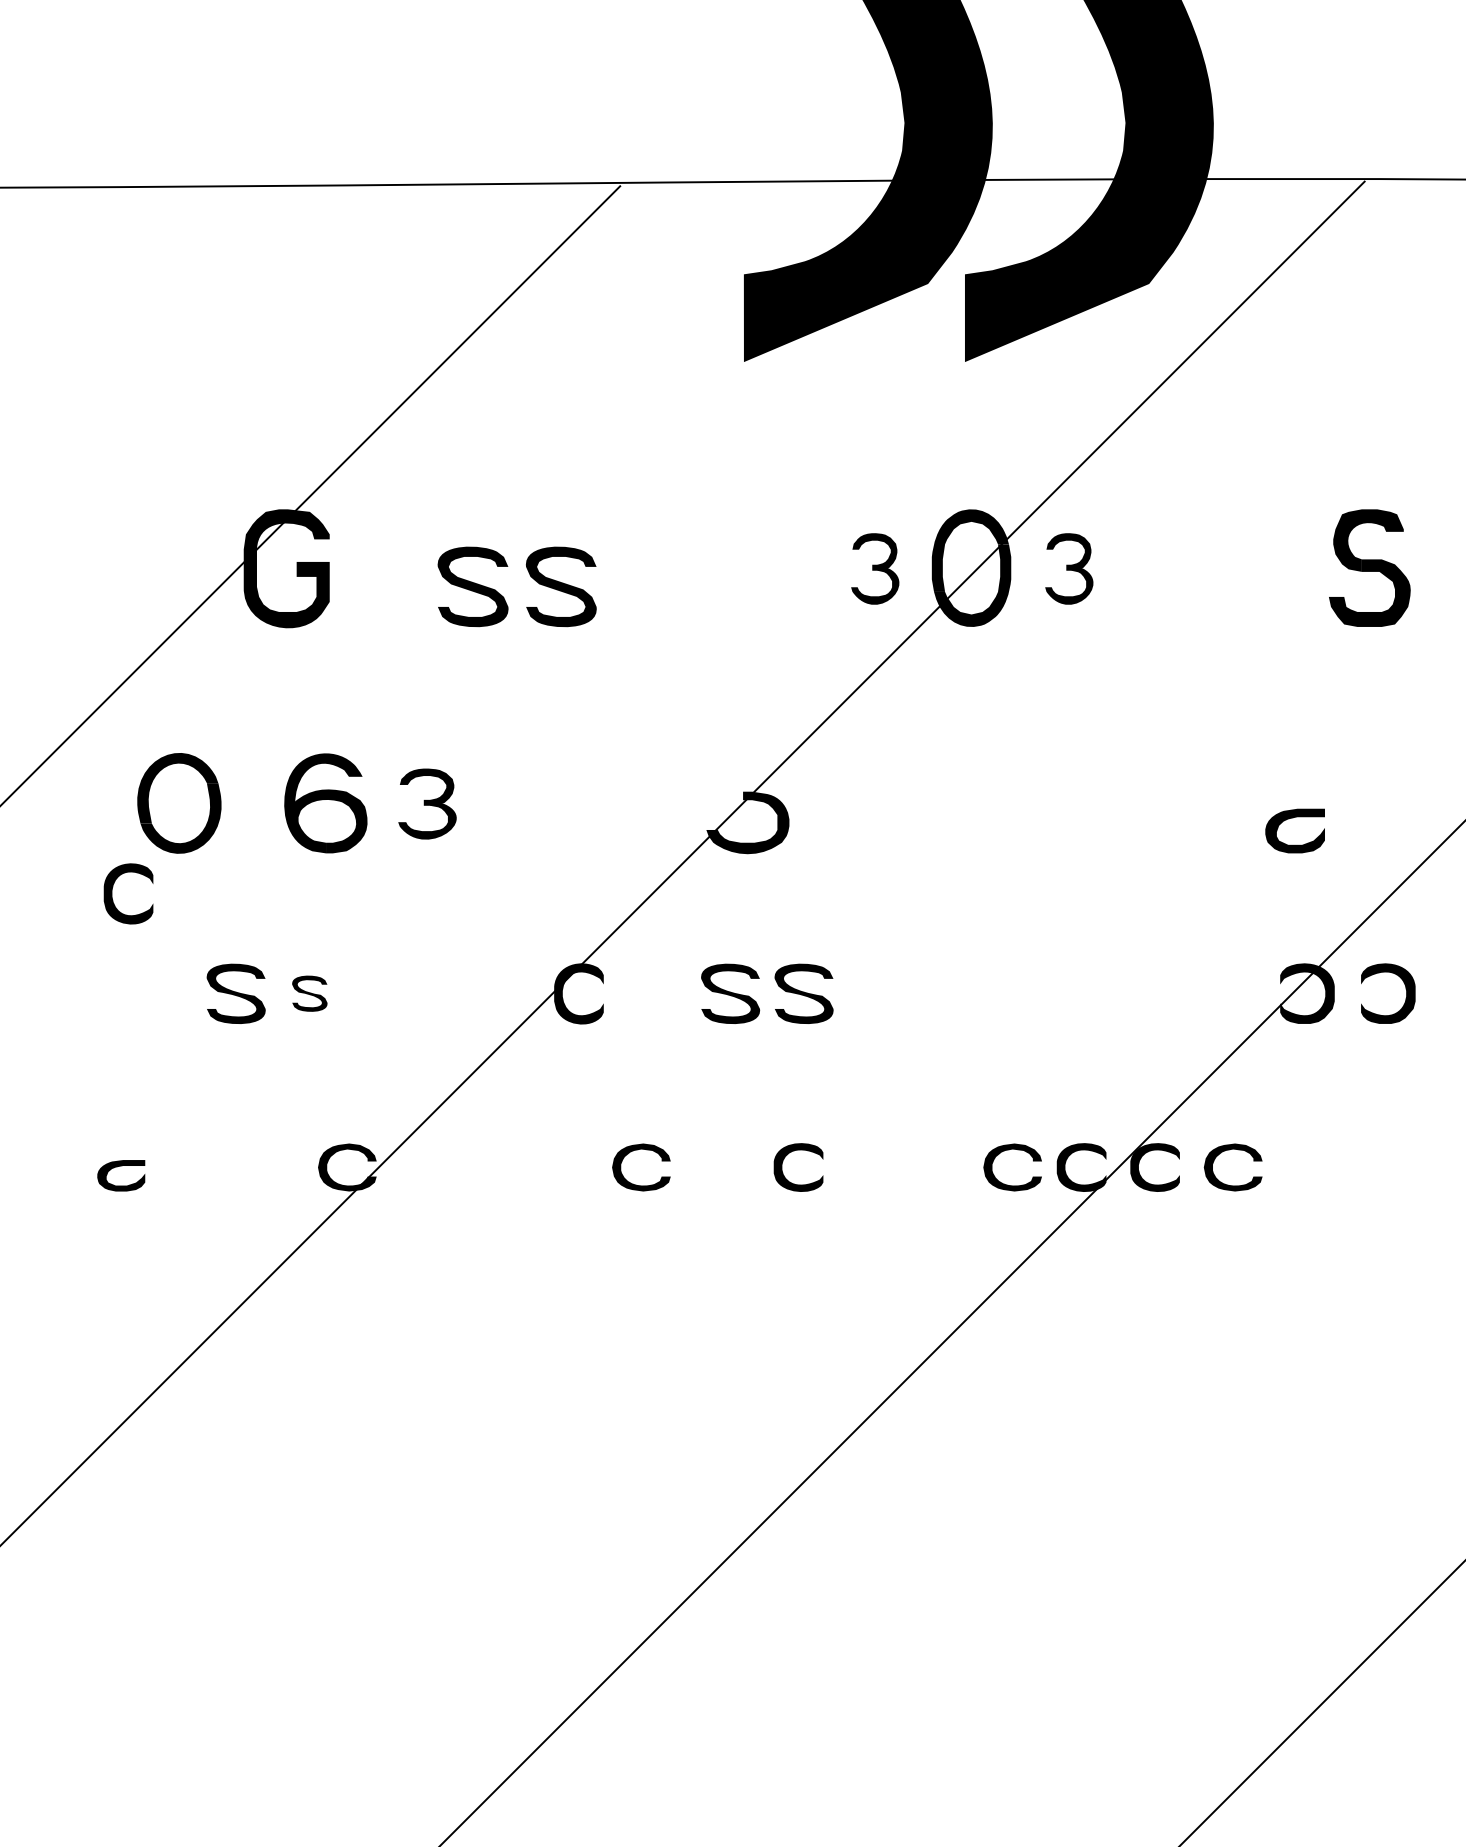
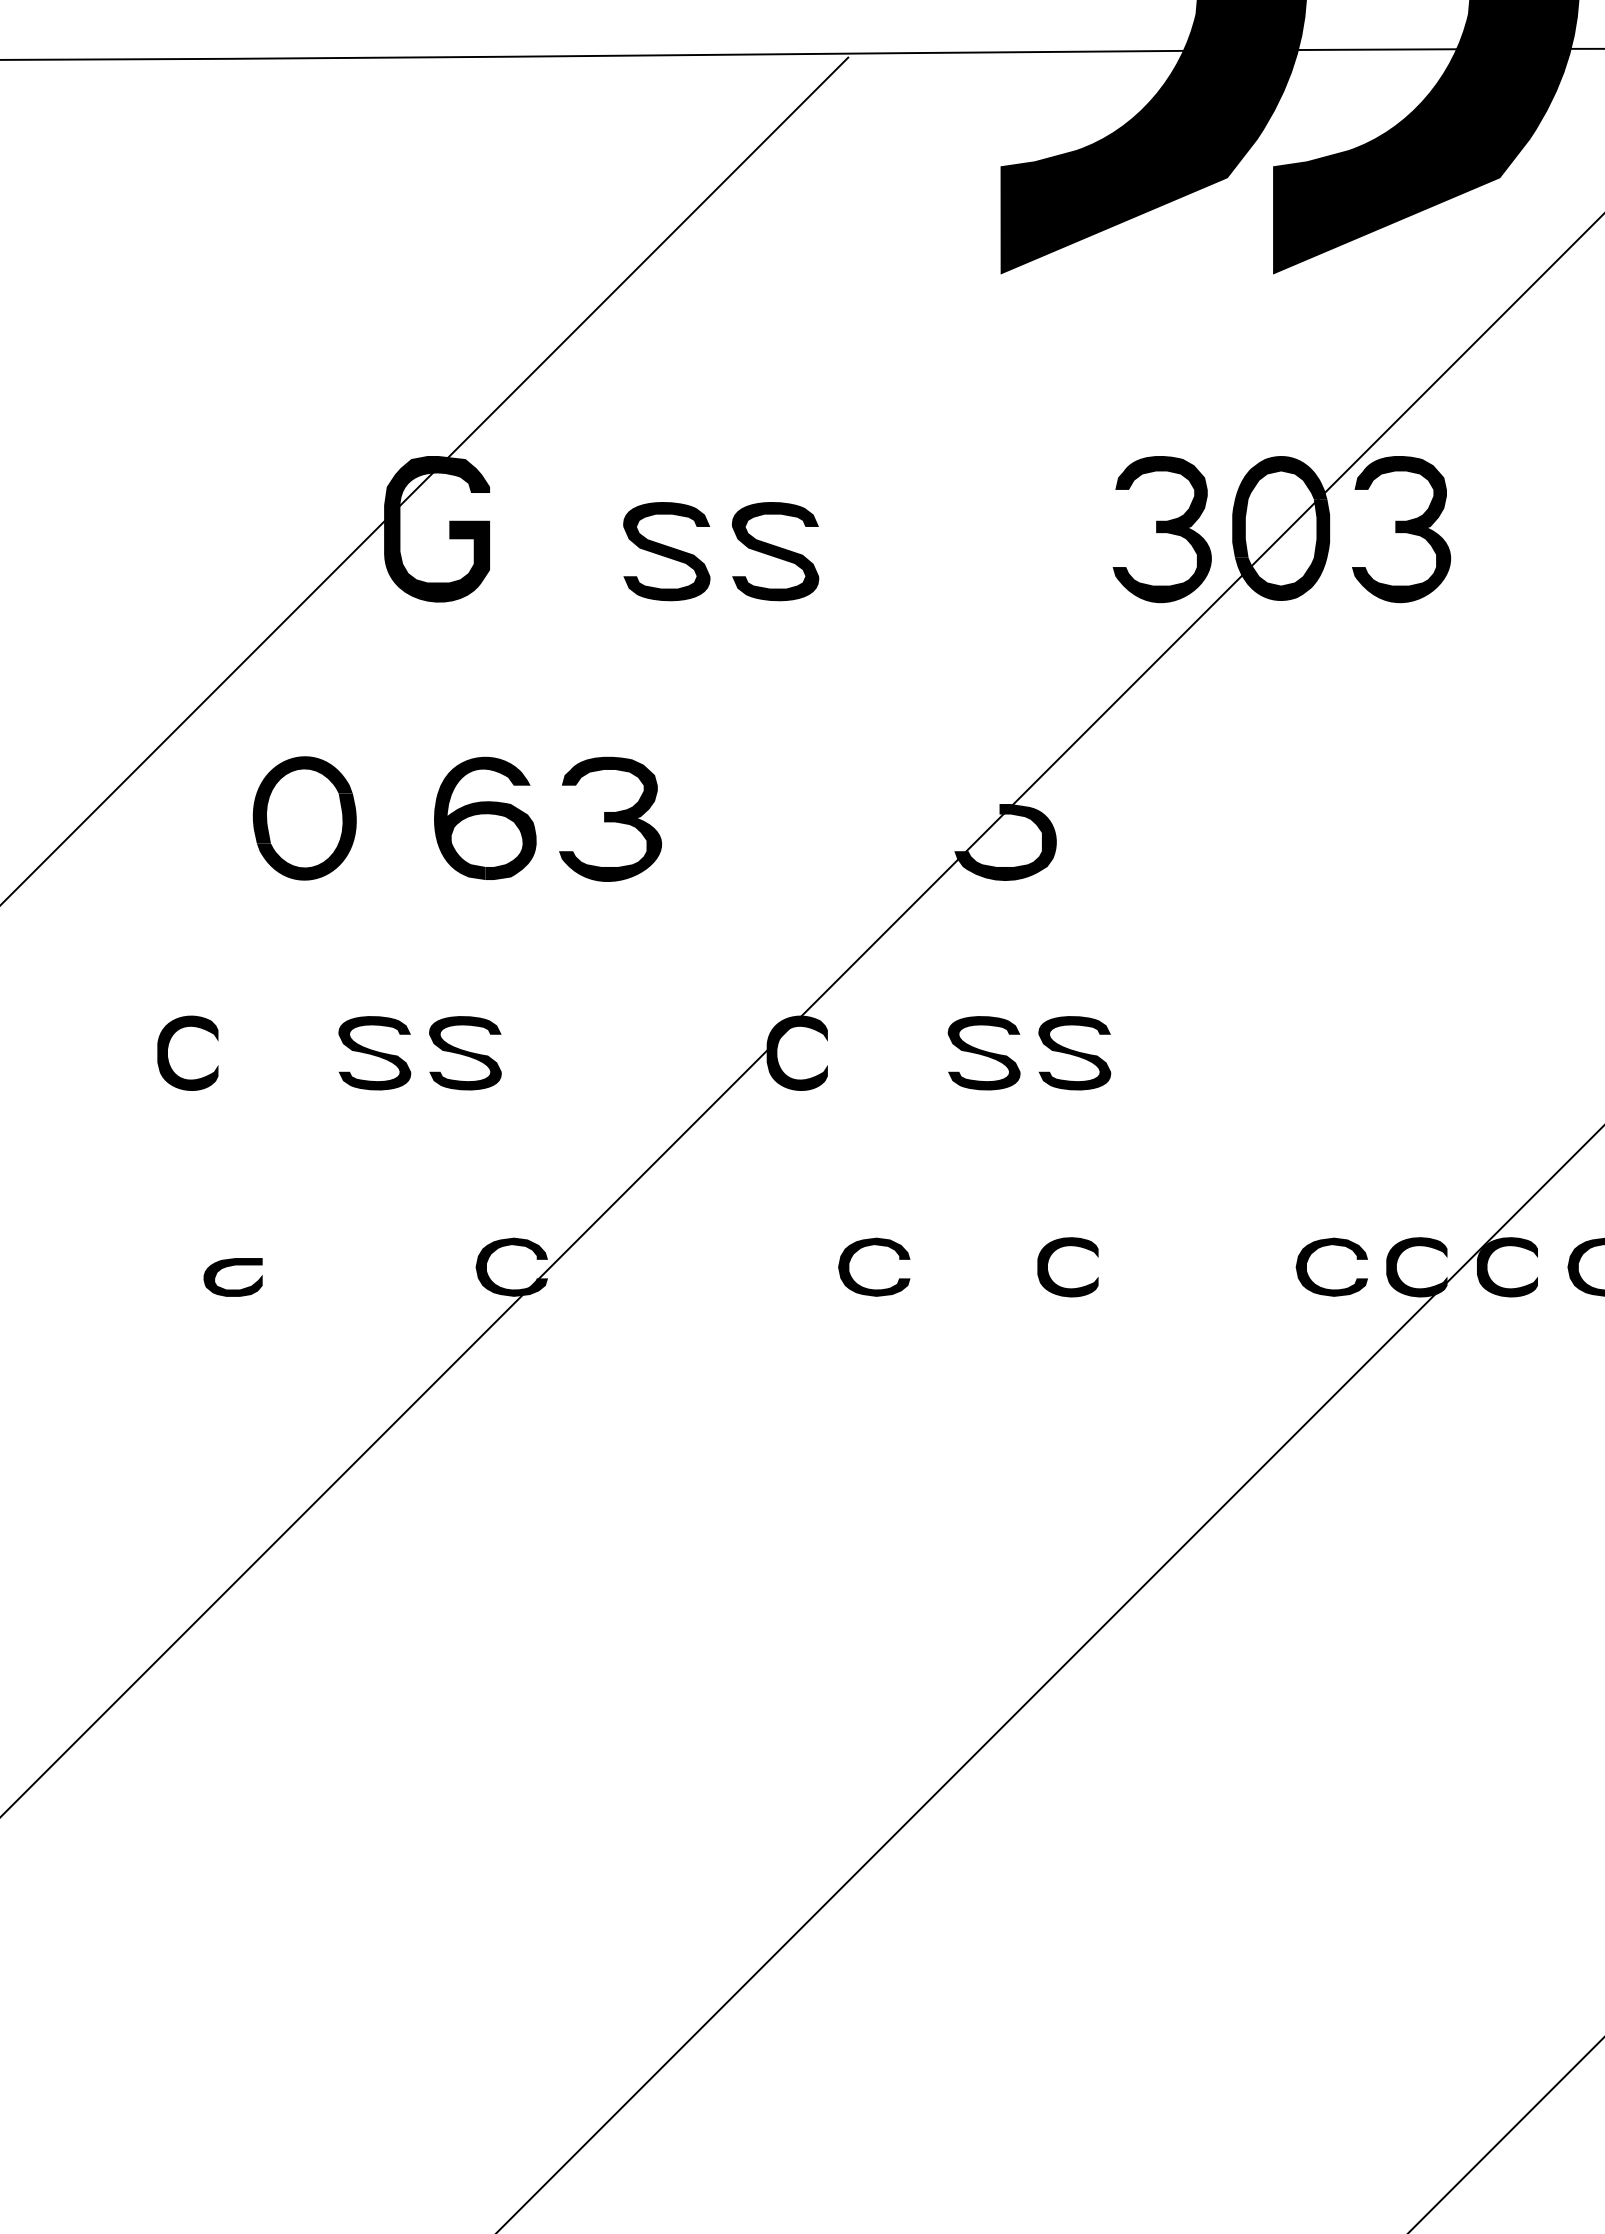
part: (875, 568) -> (1162, 528), size x1.67
part: (1069, 568) -> (1401, 528), size x1.67
part: (427, 803) -> (610, 818), size x1.43
part: (112, 893) -> (168, 1052), moved
part: (309, 993) -> (465, 1052), size x1.67

